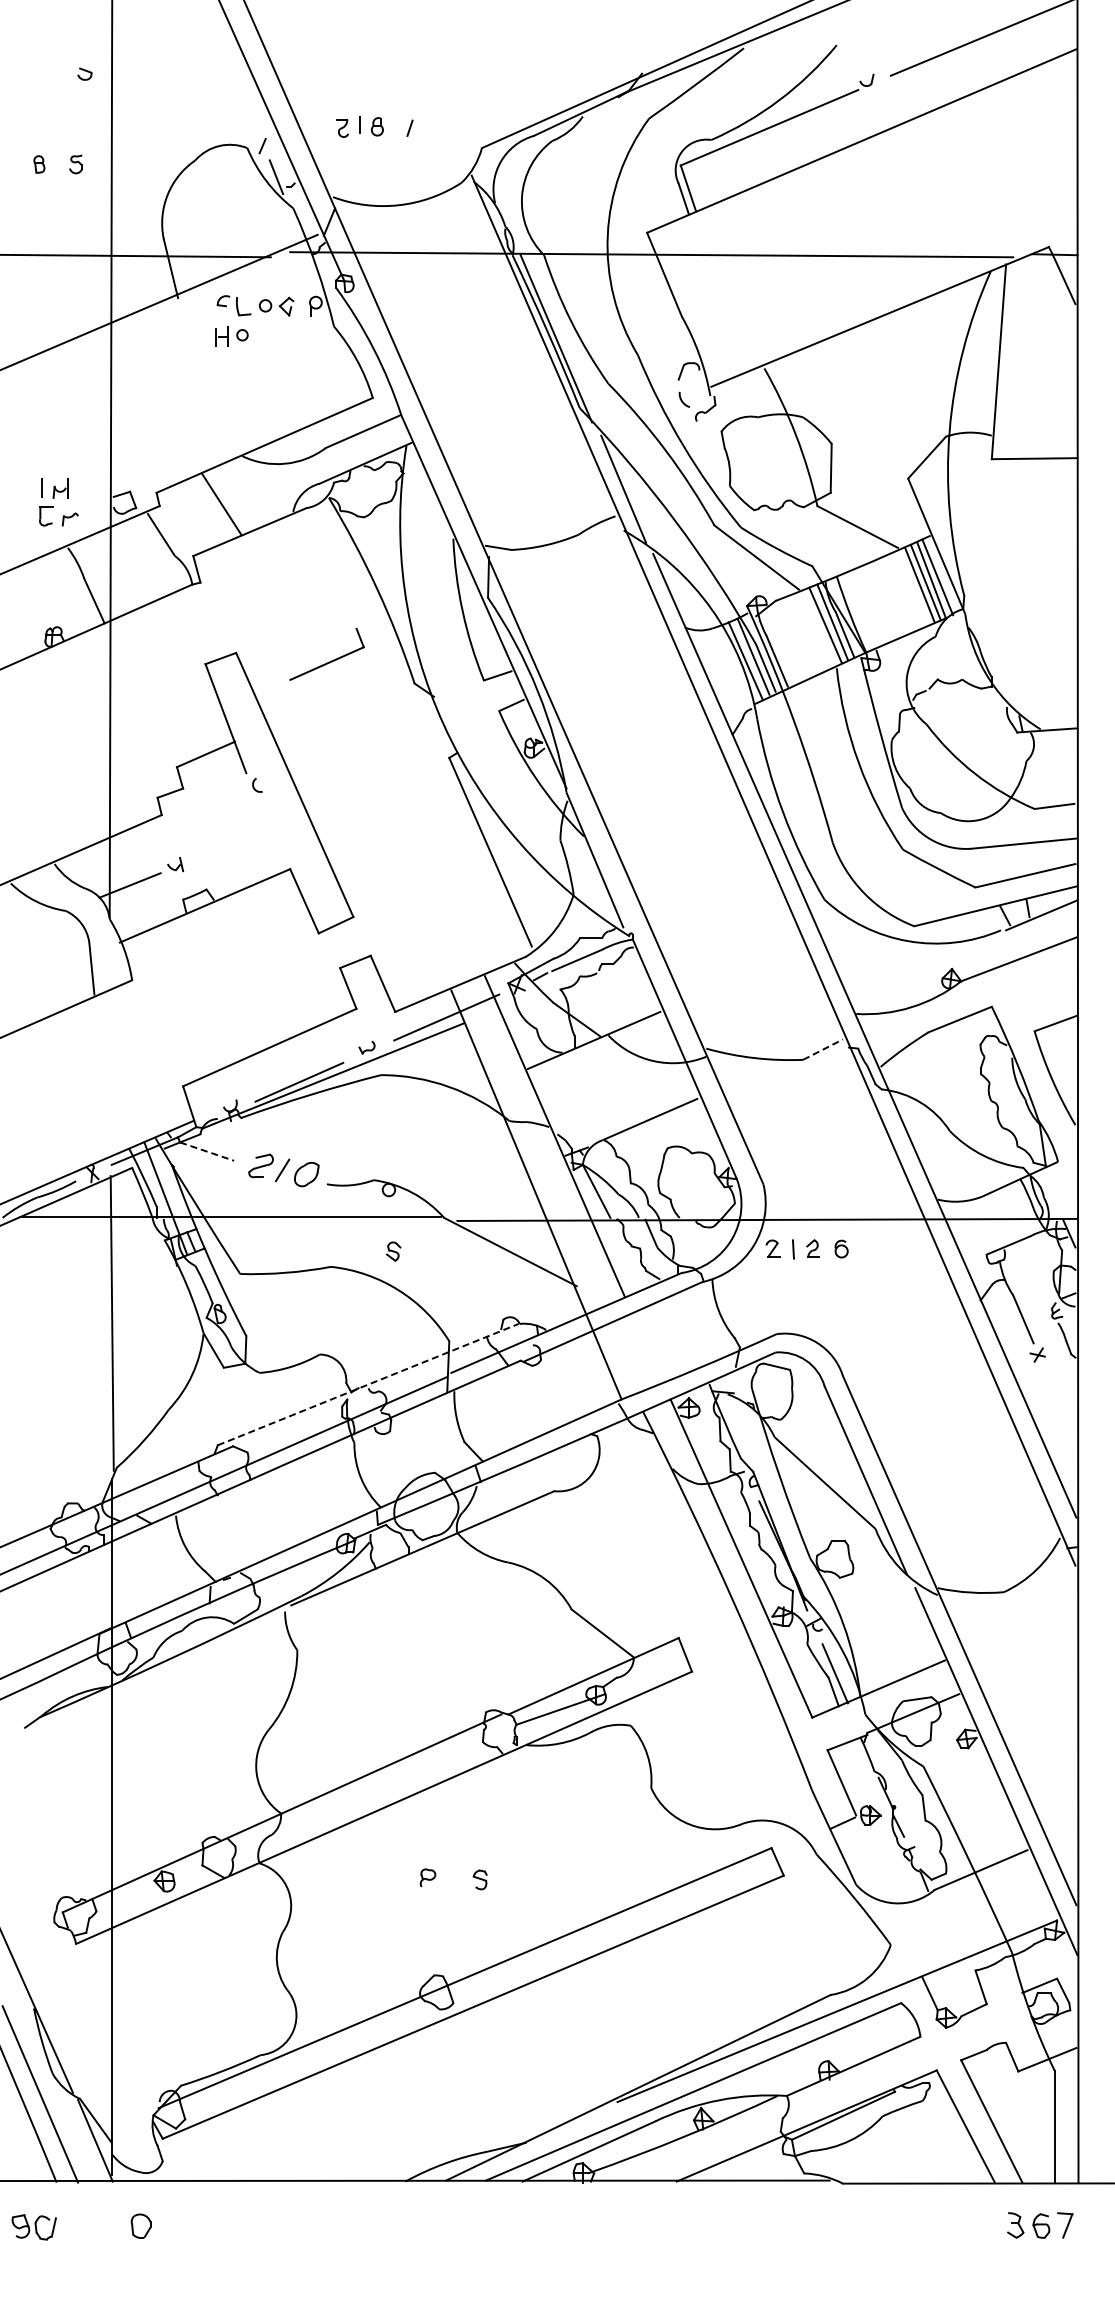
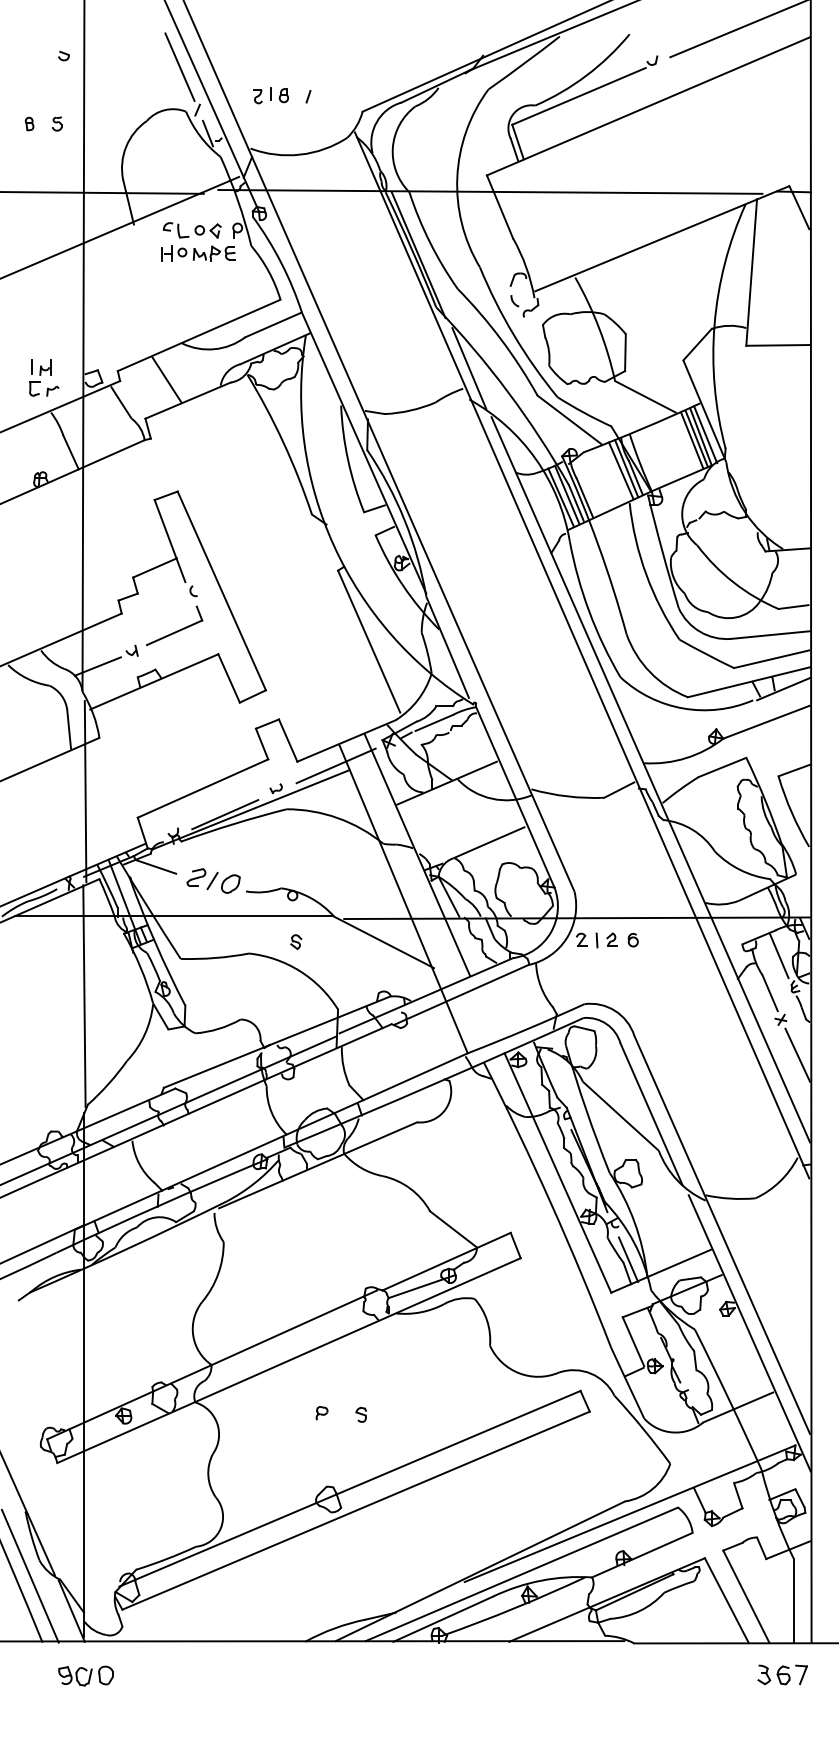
line: (238, 88) -> (179, 66), added
part: (284, 336) -> (214, 253), added
part: (329, 661) -> (176, 631), moved
line: (823, 1049) -> (619, 789), dashed -> solid
line: (113, 1051) -> (85, 791), added
line: (207, 1151) -> (156, 866), dashed -> solid
line: (1035, 1270) -> (779, 956), added
line: (368, 1384) -> (277, 1042), dashed -> solid
line: (1059, 1401) -> (797, 1054), added
part: (33, 2227) -> (74, 1676), moved

